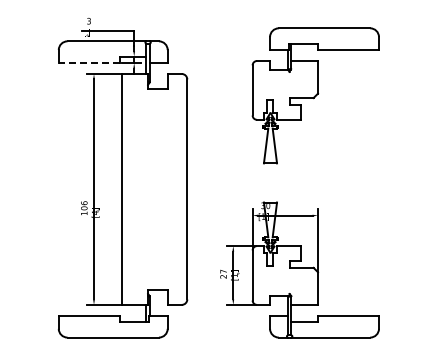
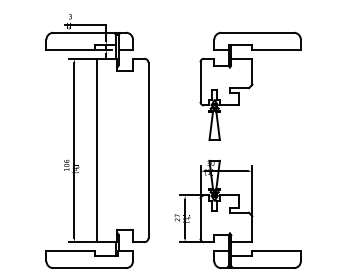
line: (88, 63) -> (70, 50), dashed -> solid
part: (315, 95) -> (250, 86), moved

